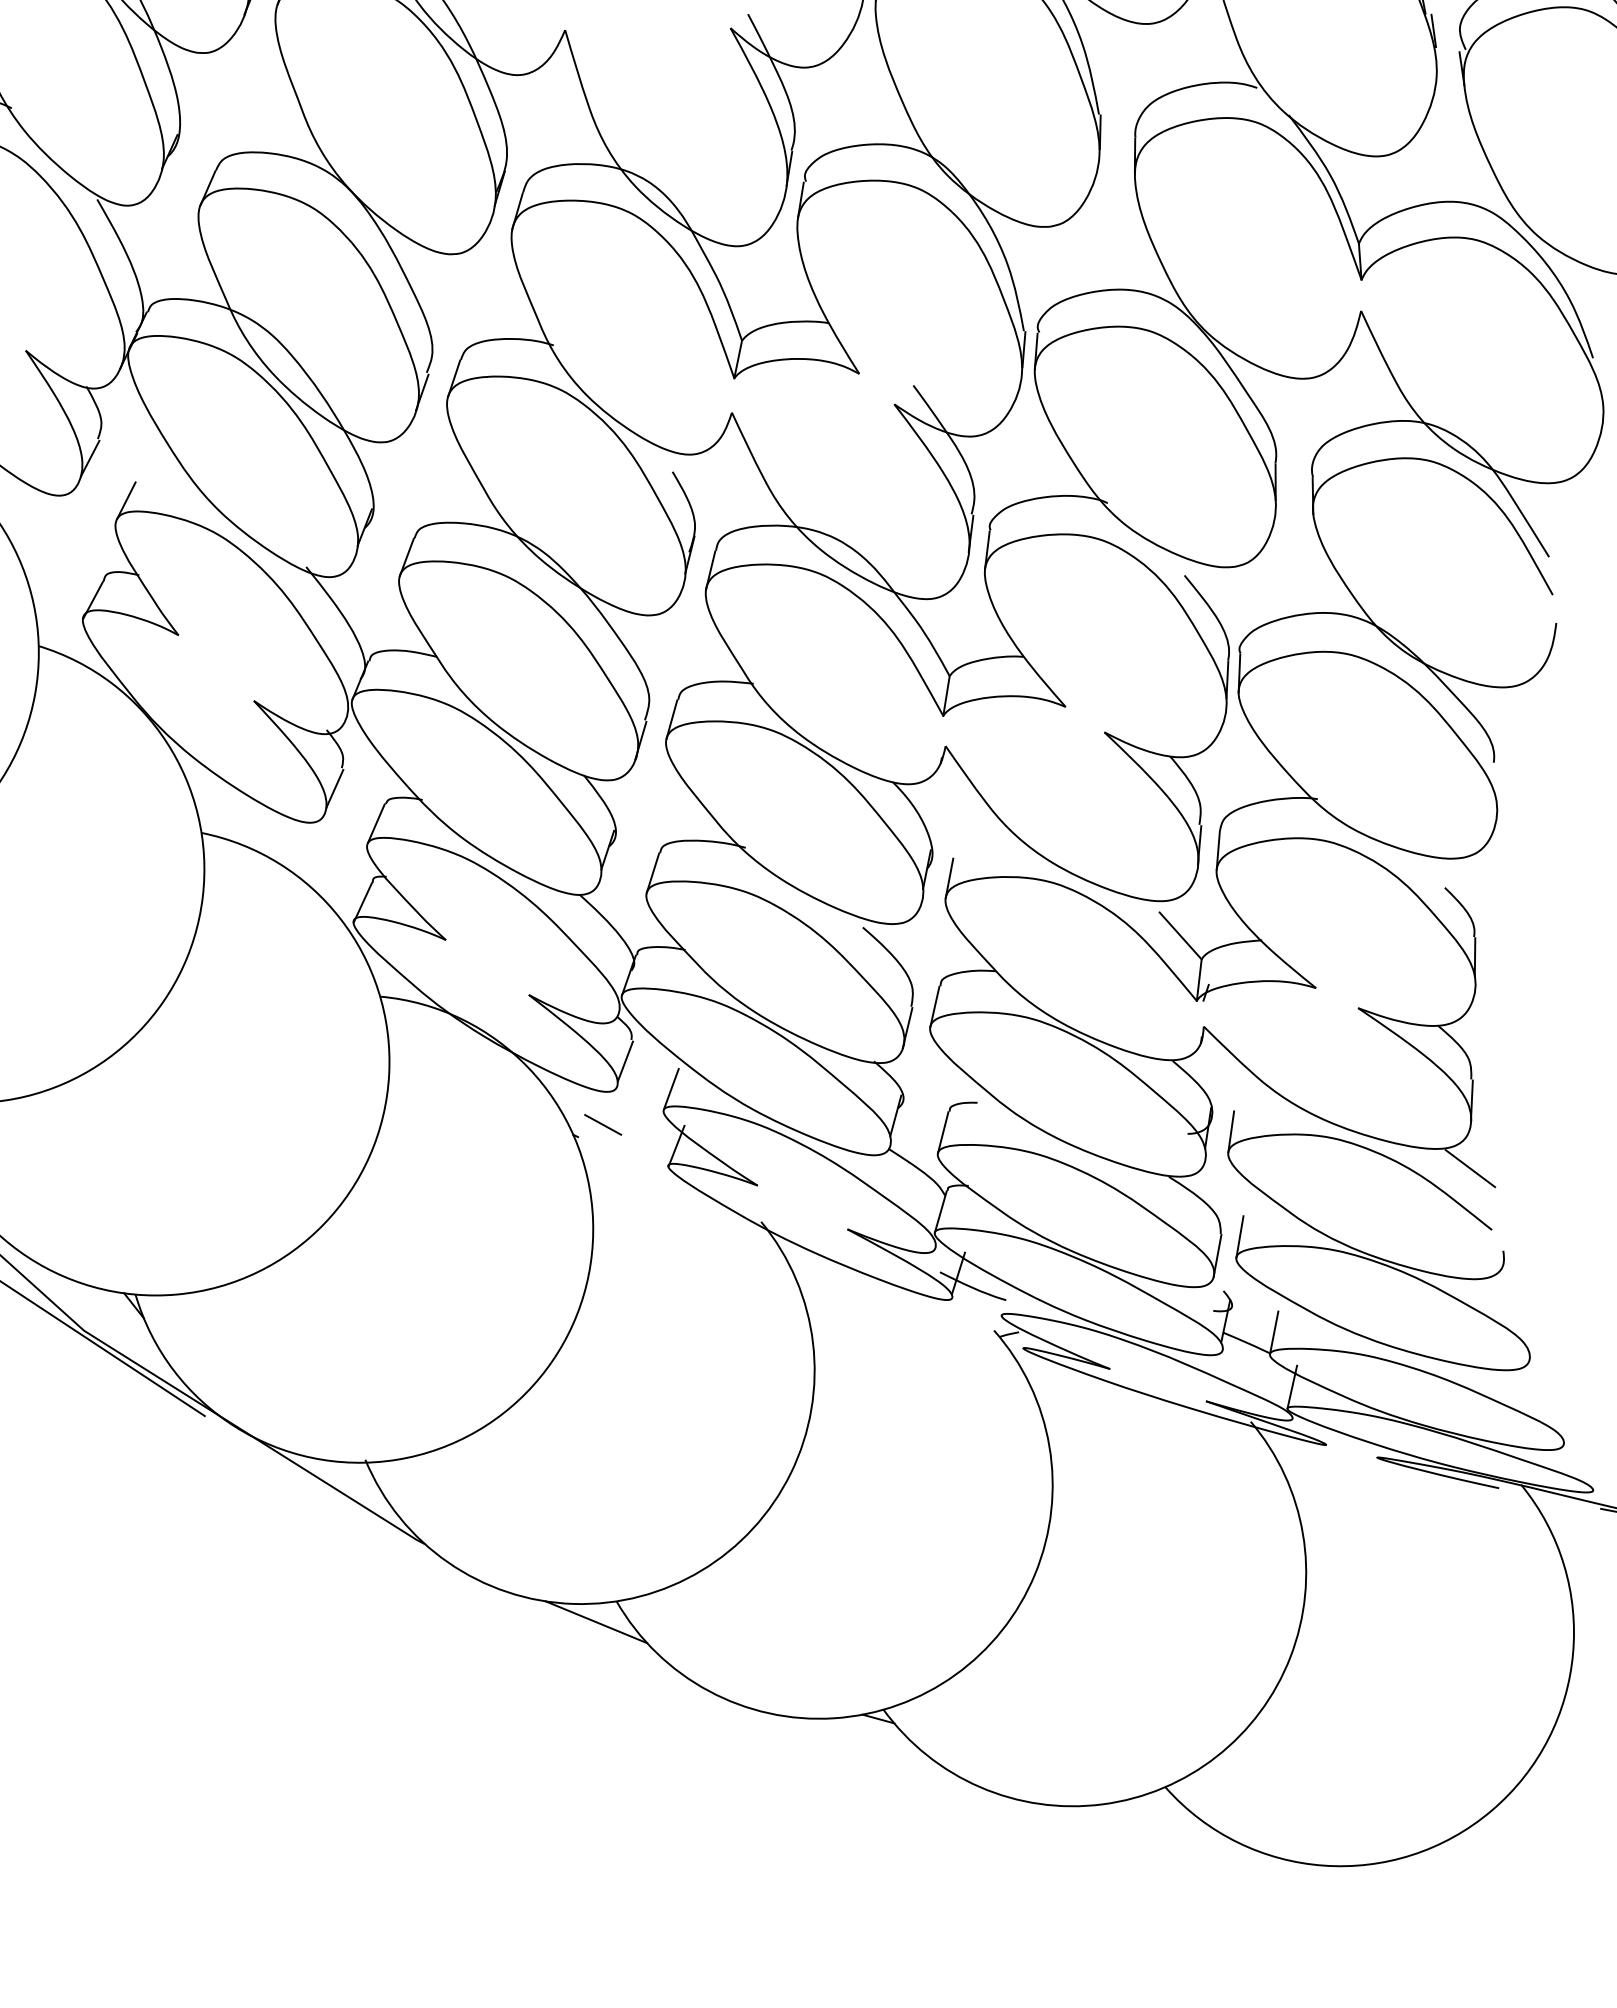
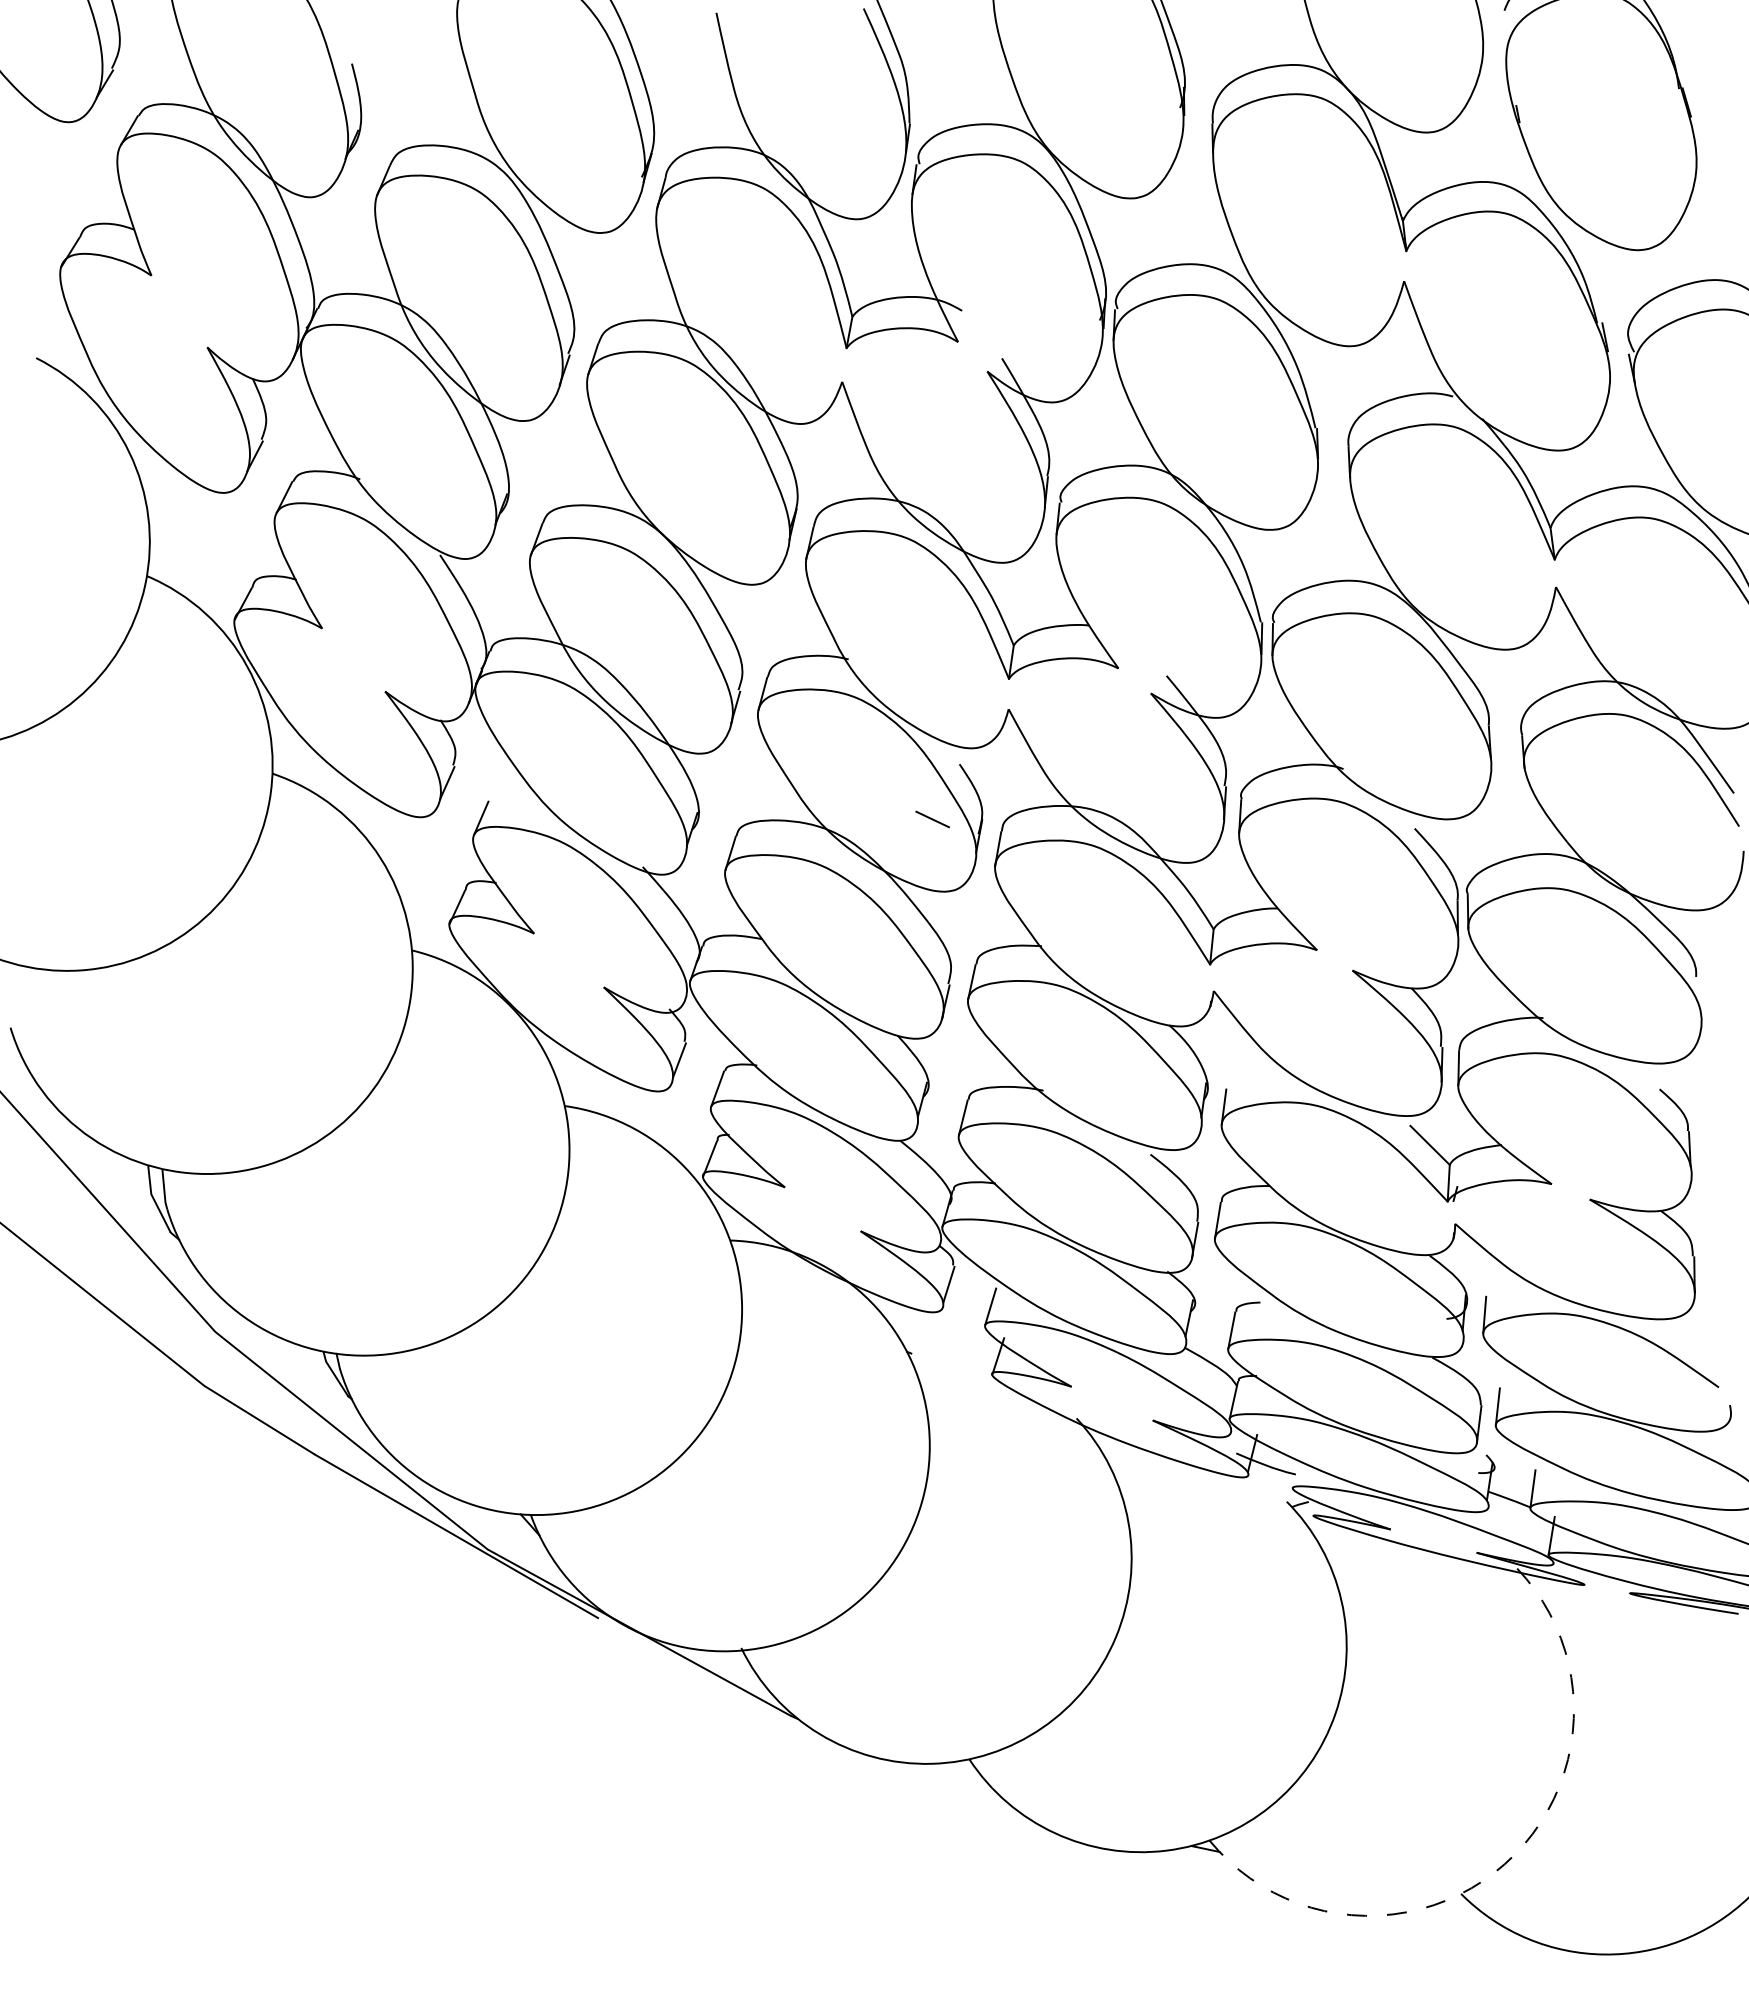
line: (602, 1124) -> (932, 819), moved
line: (1470, 1168) -> (1696, 1334), removed
line: (596, 1622) -> (952, 1778), removed
arc: (1216, 1756) -> (1504, 1864), solid -> dashed

